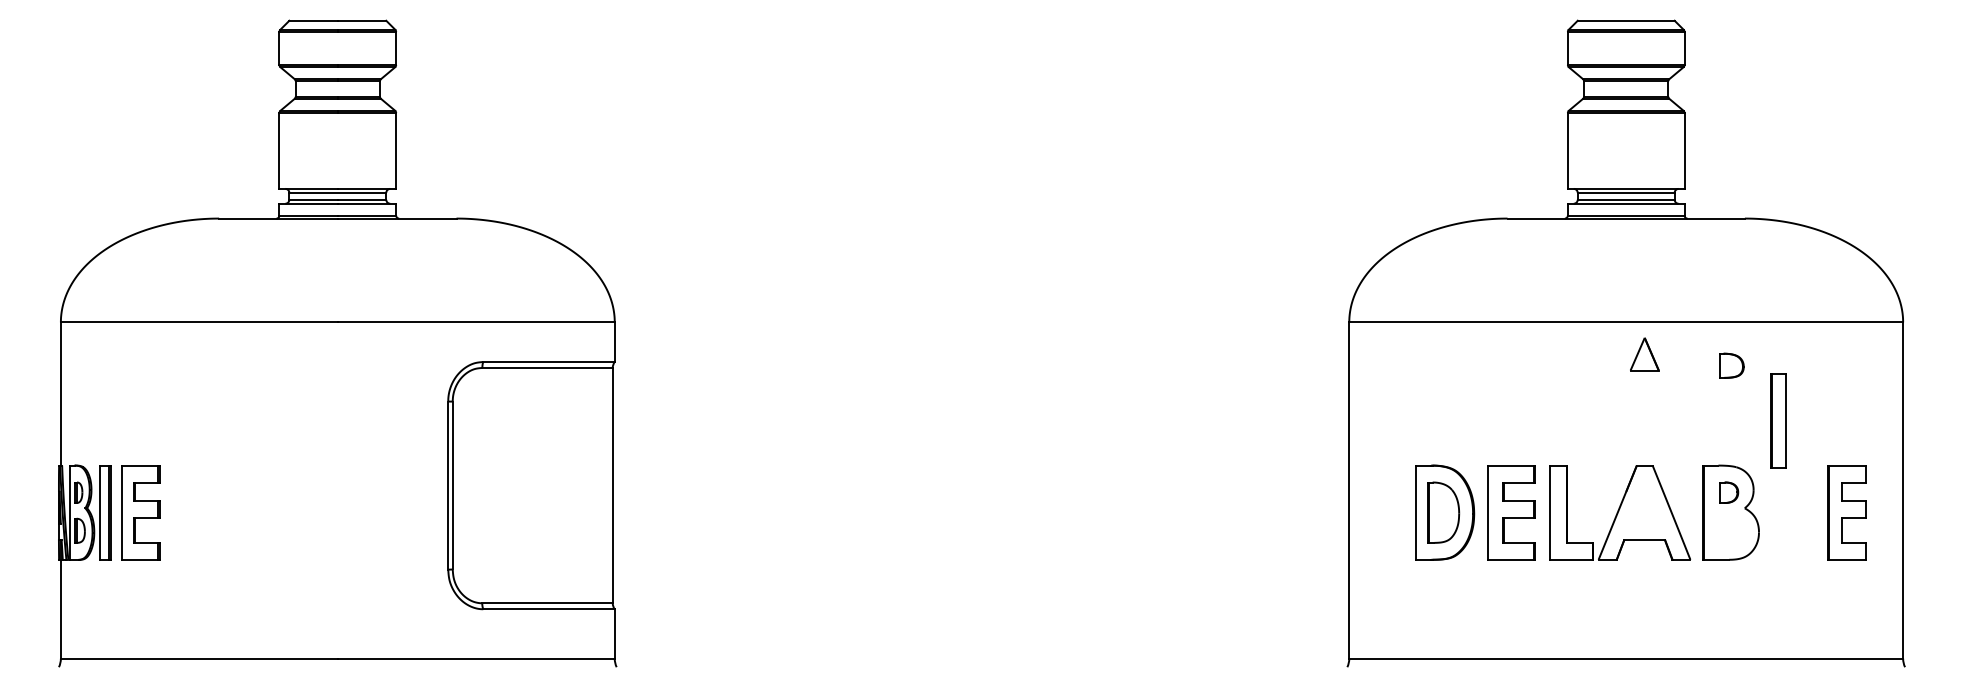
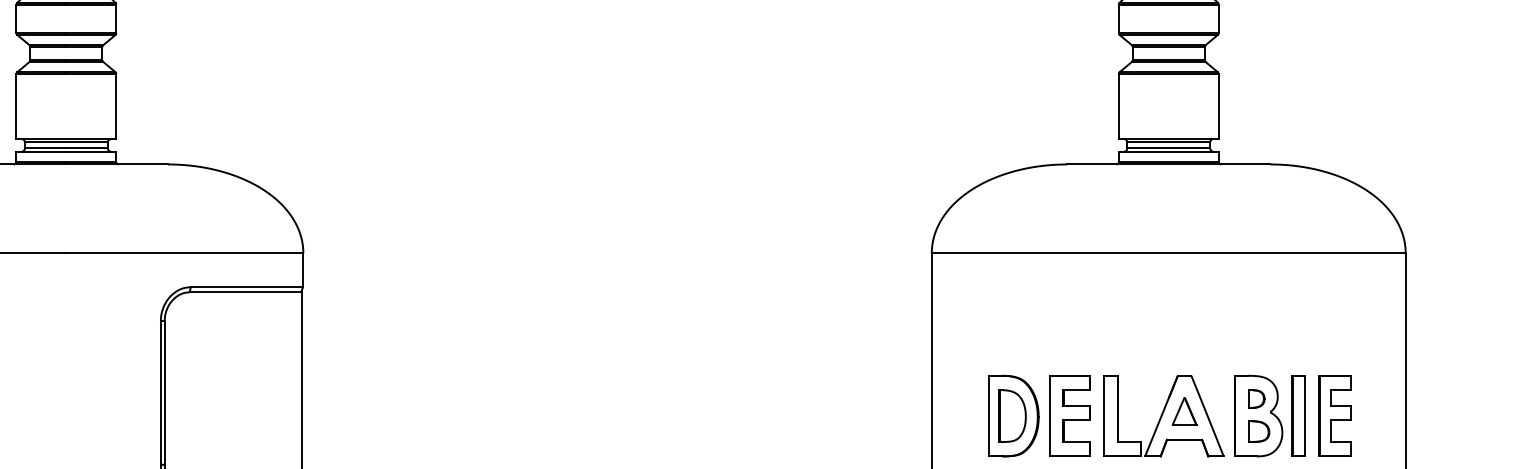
part: (1644, 354) -> (1184, 411), moved
part: (1731, 365) -> (1258, 431), moved
part: (1778, 420) -> (1299, 415), moved
part: (1846, 512) -> (1334, 415), moved

